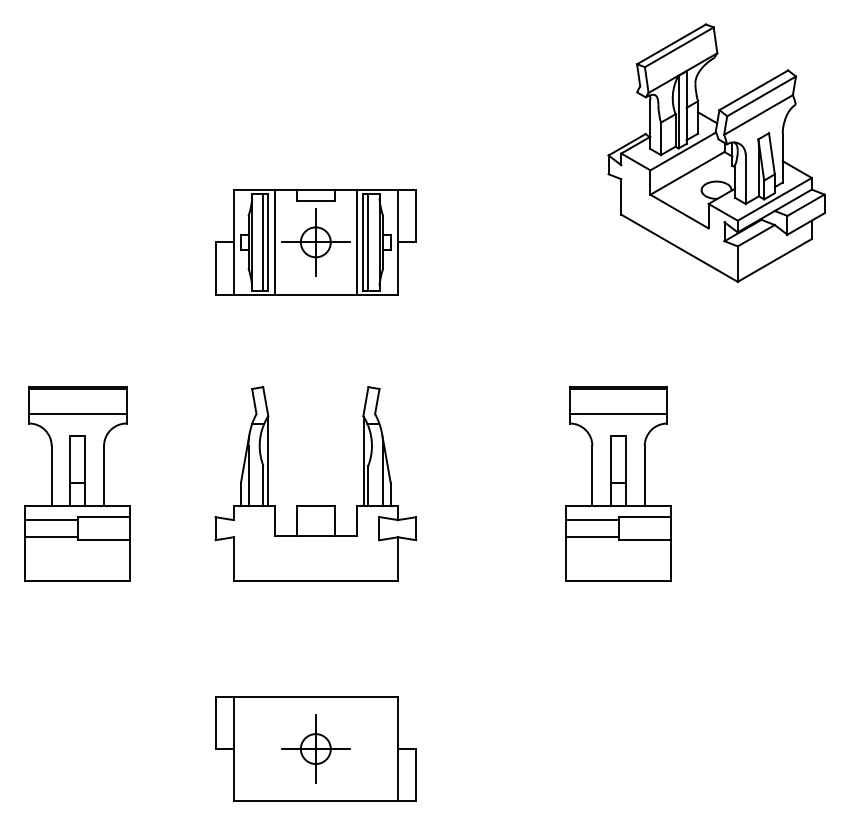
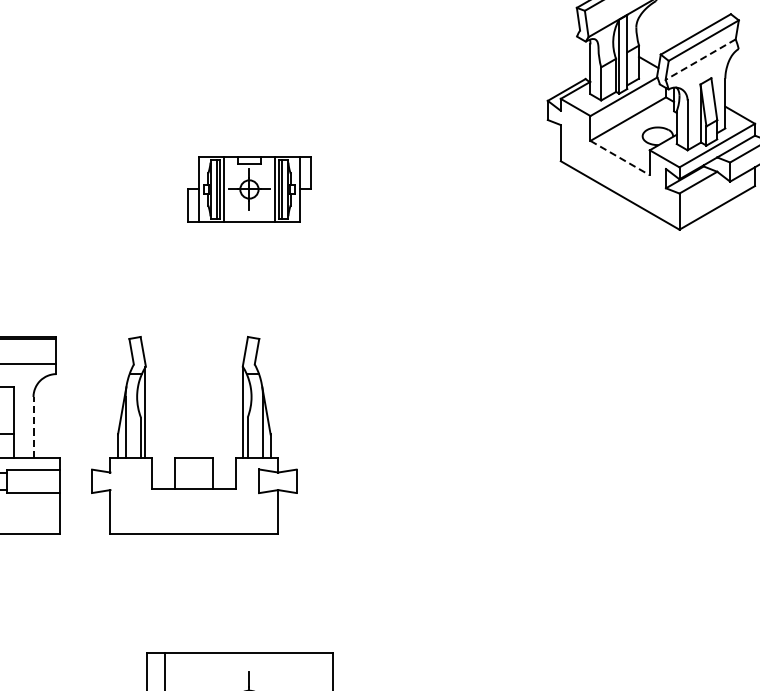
line: (758, 115) -> (700, 60), solid -> dashed
line: (679, 211) -> (620, 157), solid -> dashed
part: (315, 242) -> (249, 189), size x0.6
line: (104, 475) -> (33, 427), solid -> dashed
part: (618, 483) -> (557, 435), removed
part: (315, 505) -> (194, 457), moved

